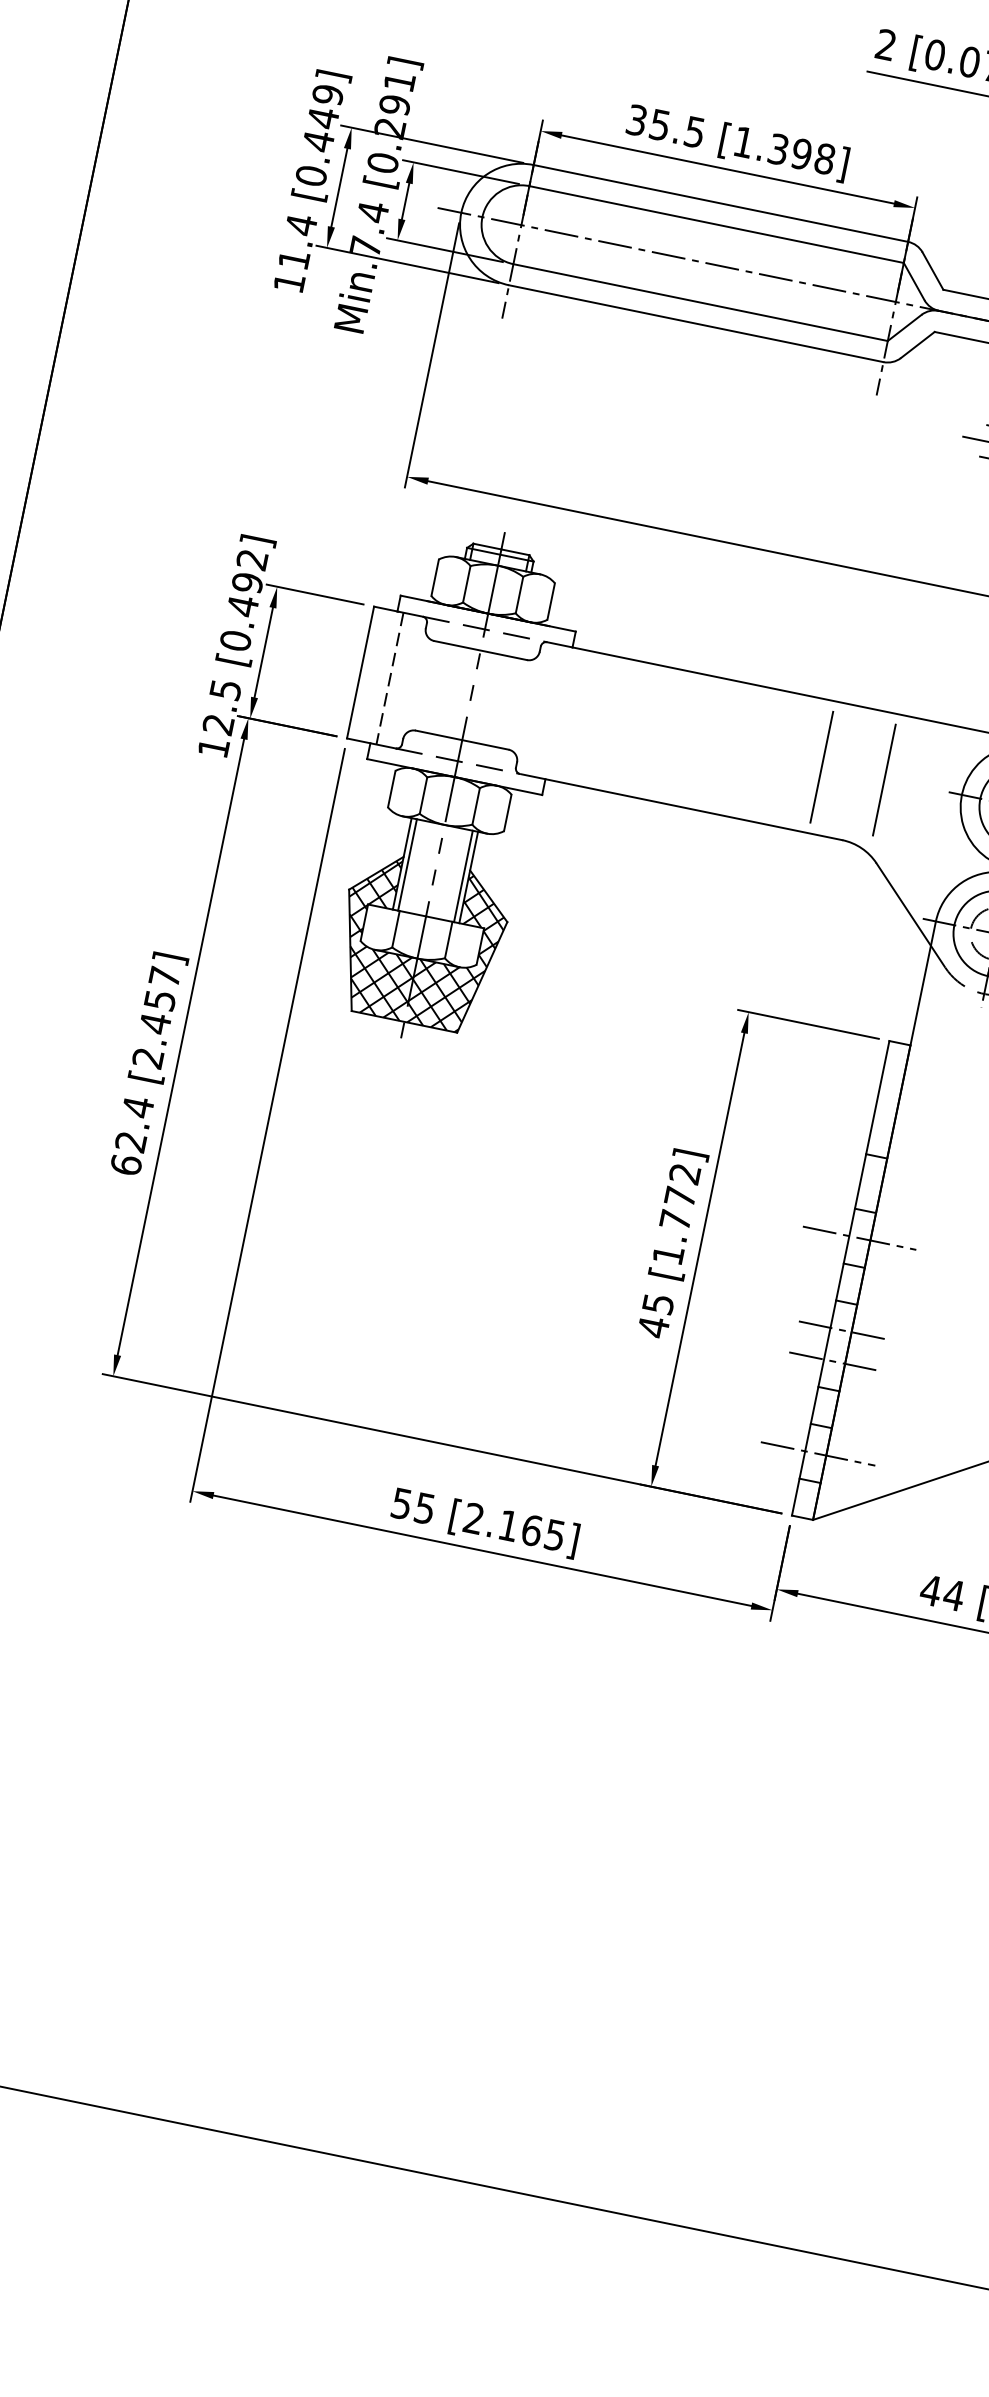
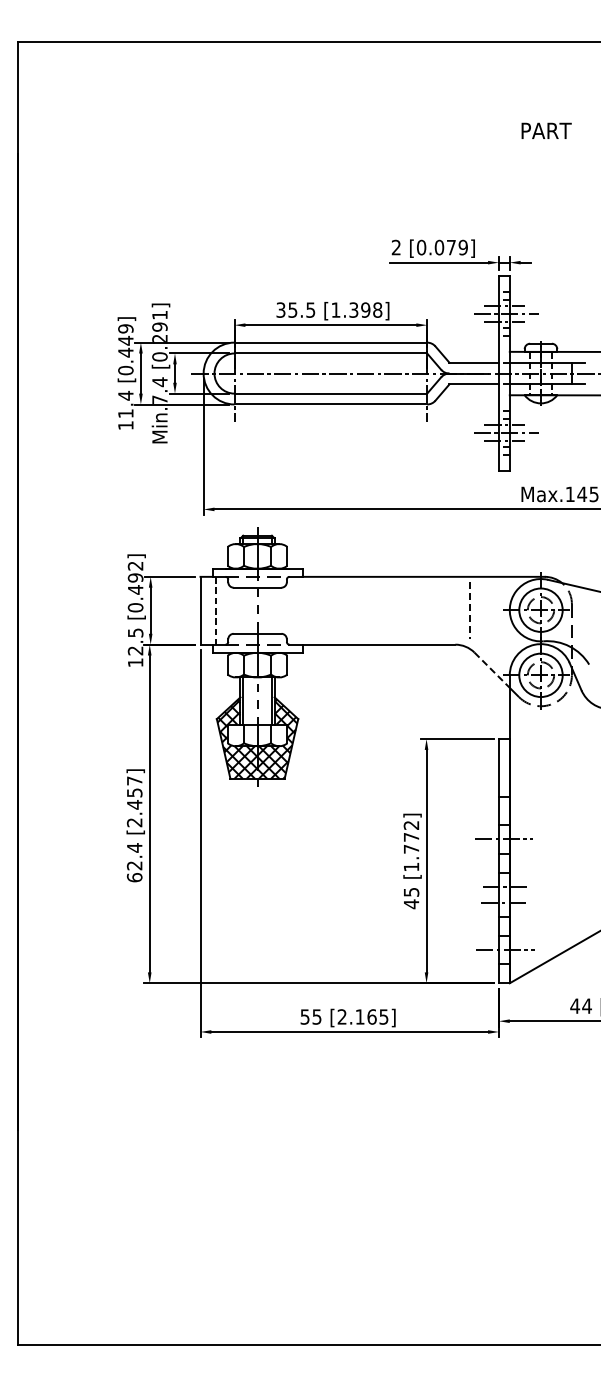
line: (821, 766) -> (437, 610), removed
line: (885, 781) -> (470, 611), solid -> dashed
line: (904, 905) -> (492, 670), solid -> dashed

